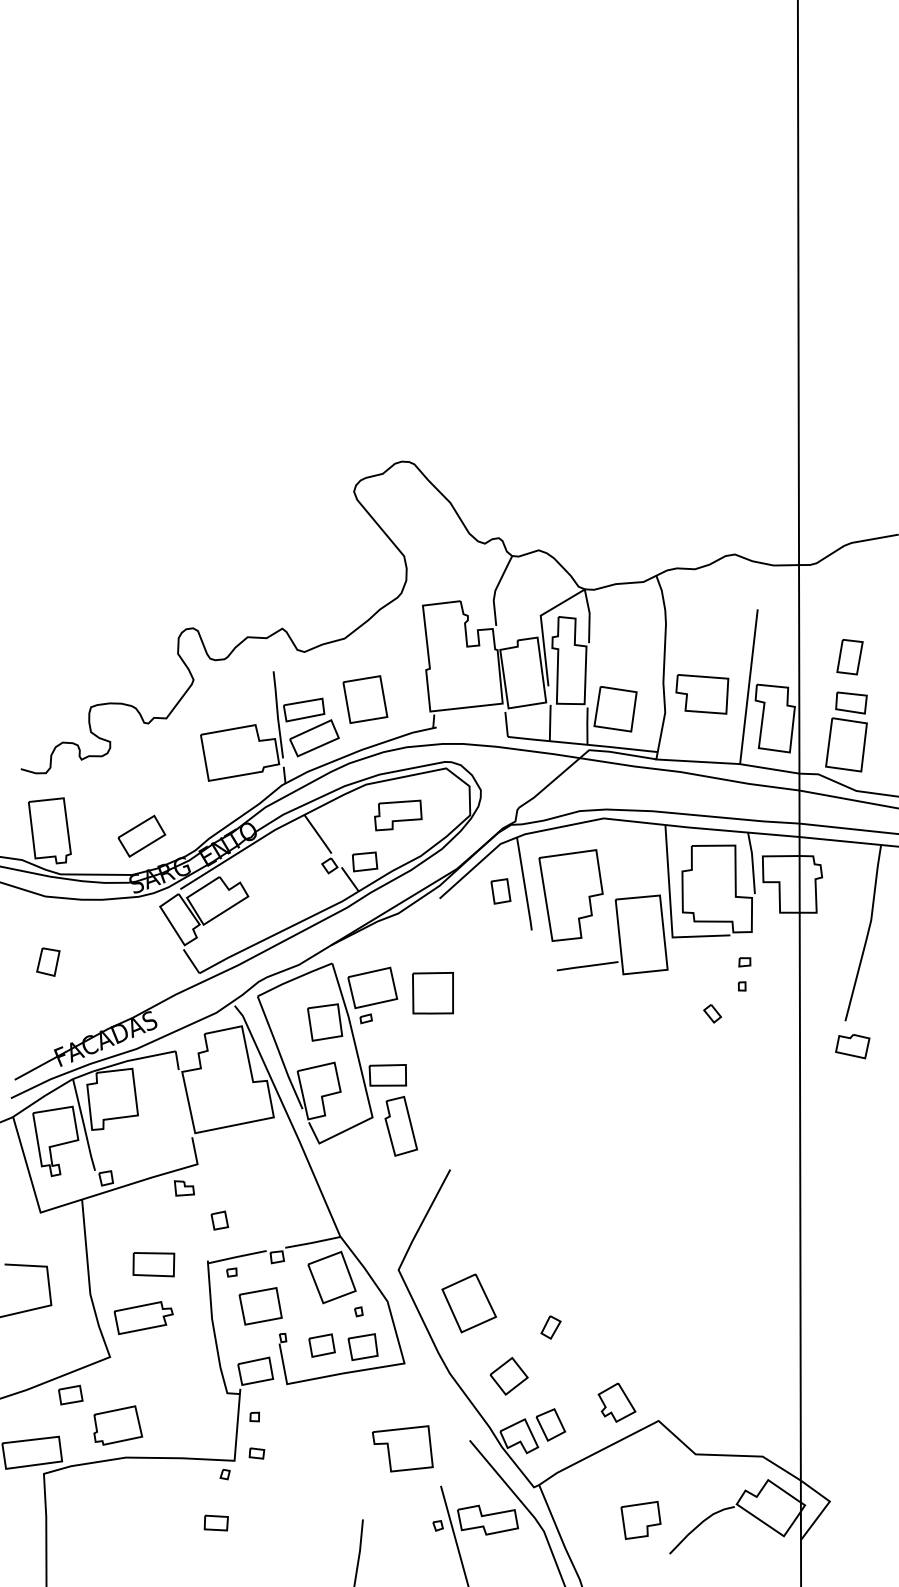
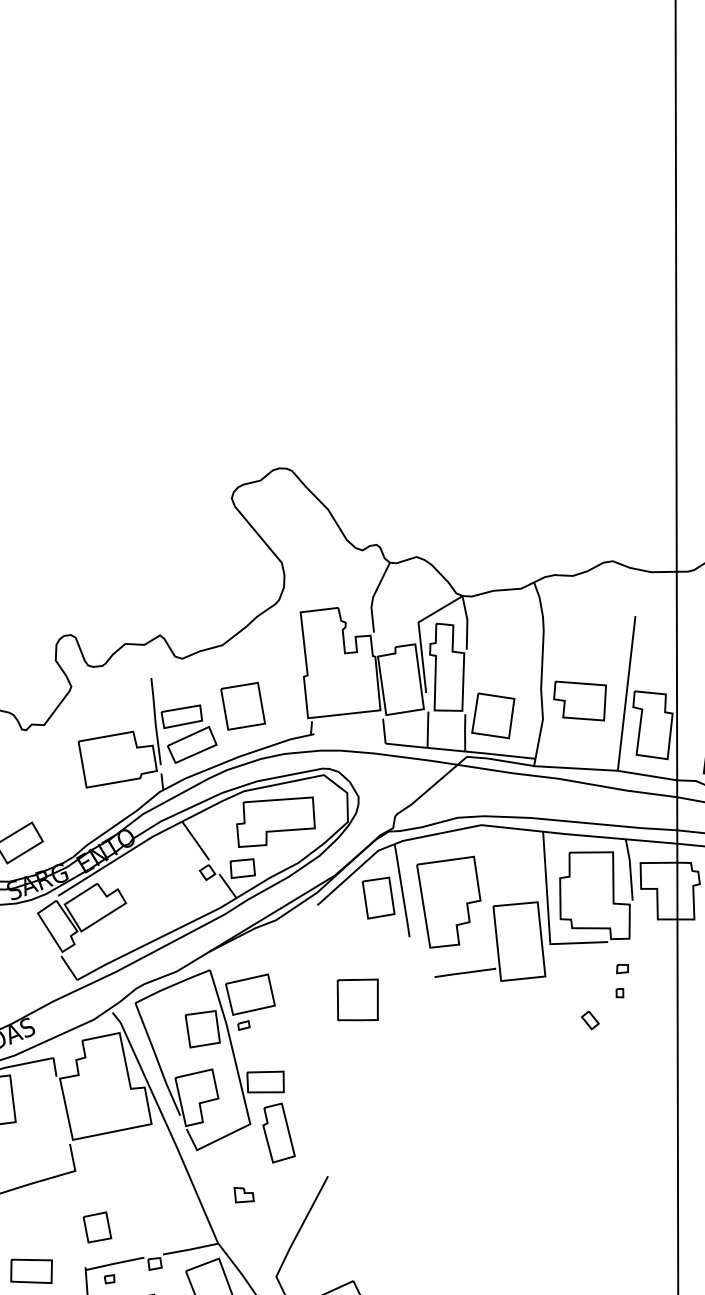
part: (398, 815) -> (276, 822), size x1.67
part: (500, 891) -> (378, 898), size x1.67
part: (432, 993) -> (357, 1000), moved
part: (183, 1188) -> (243, 1195), moved
part: (219, 1220) -> (97, 1227), size x1.67

